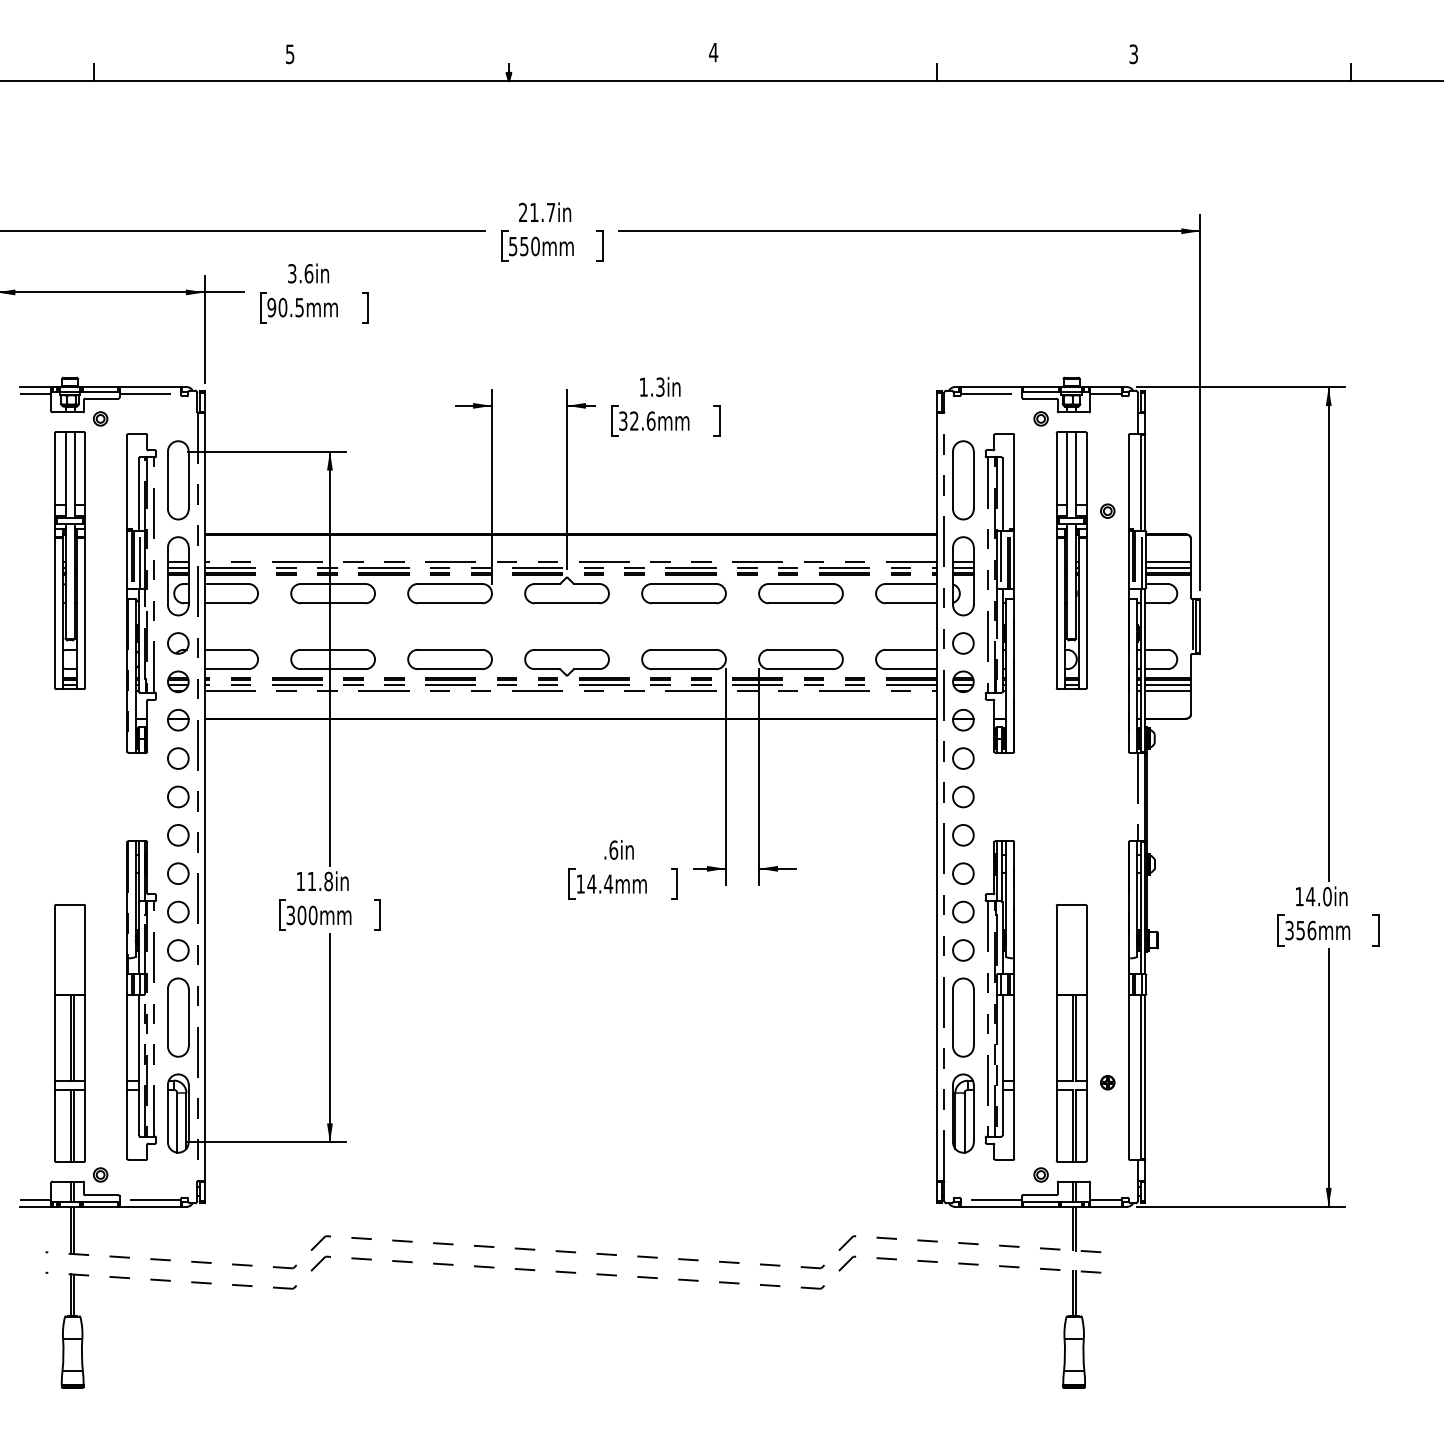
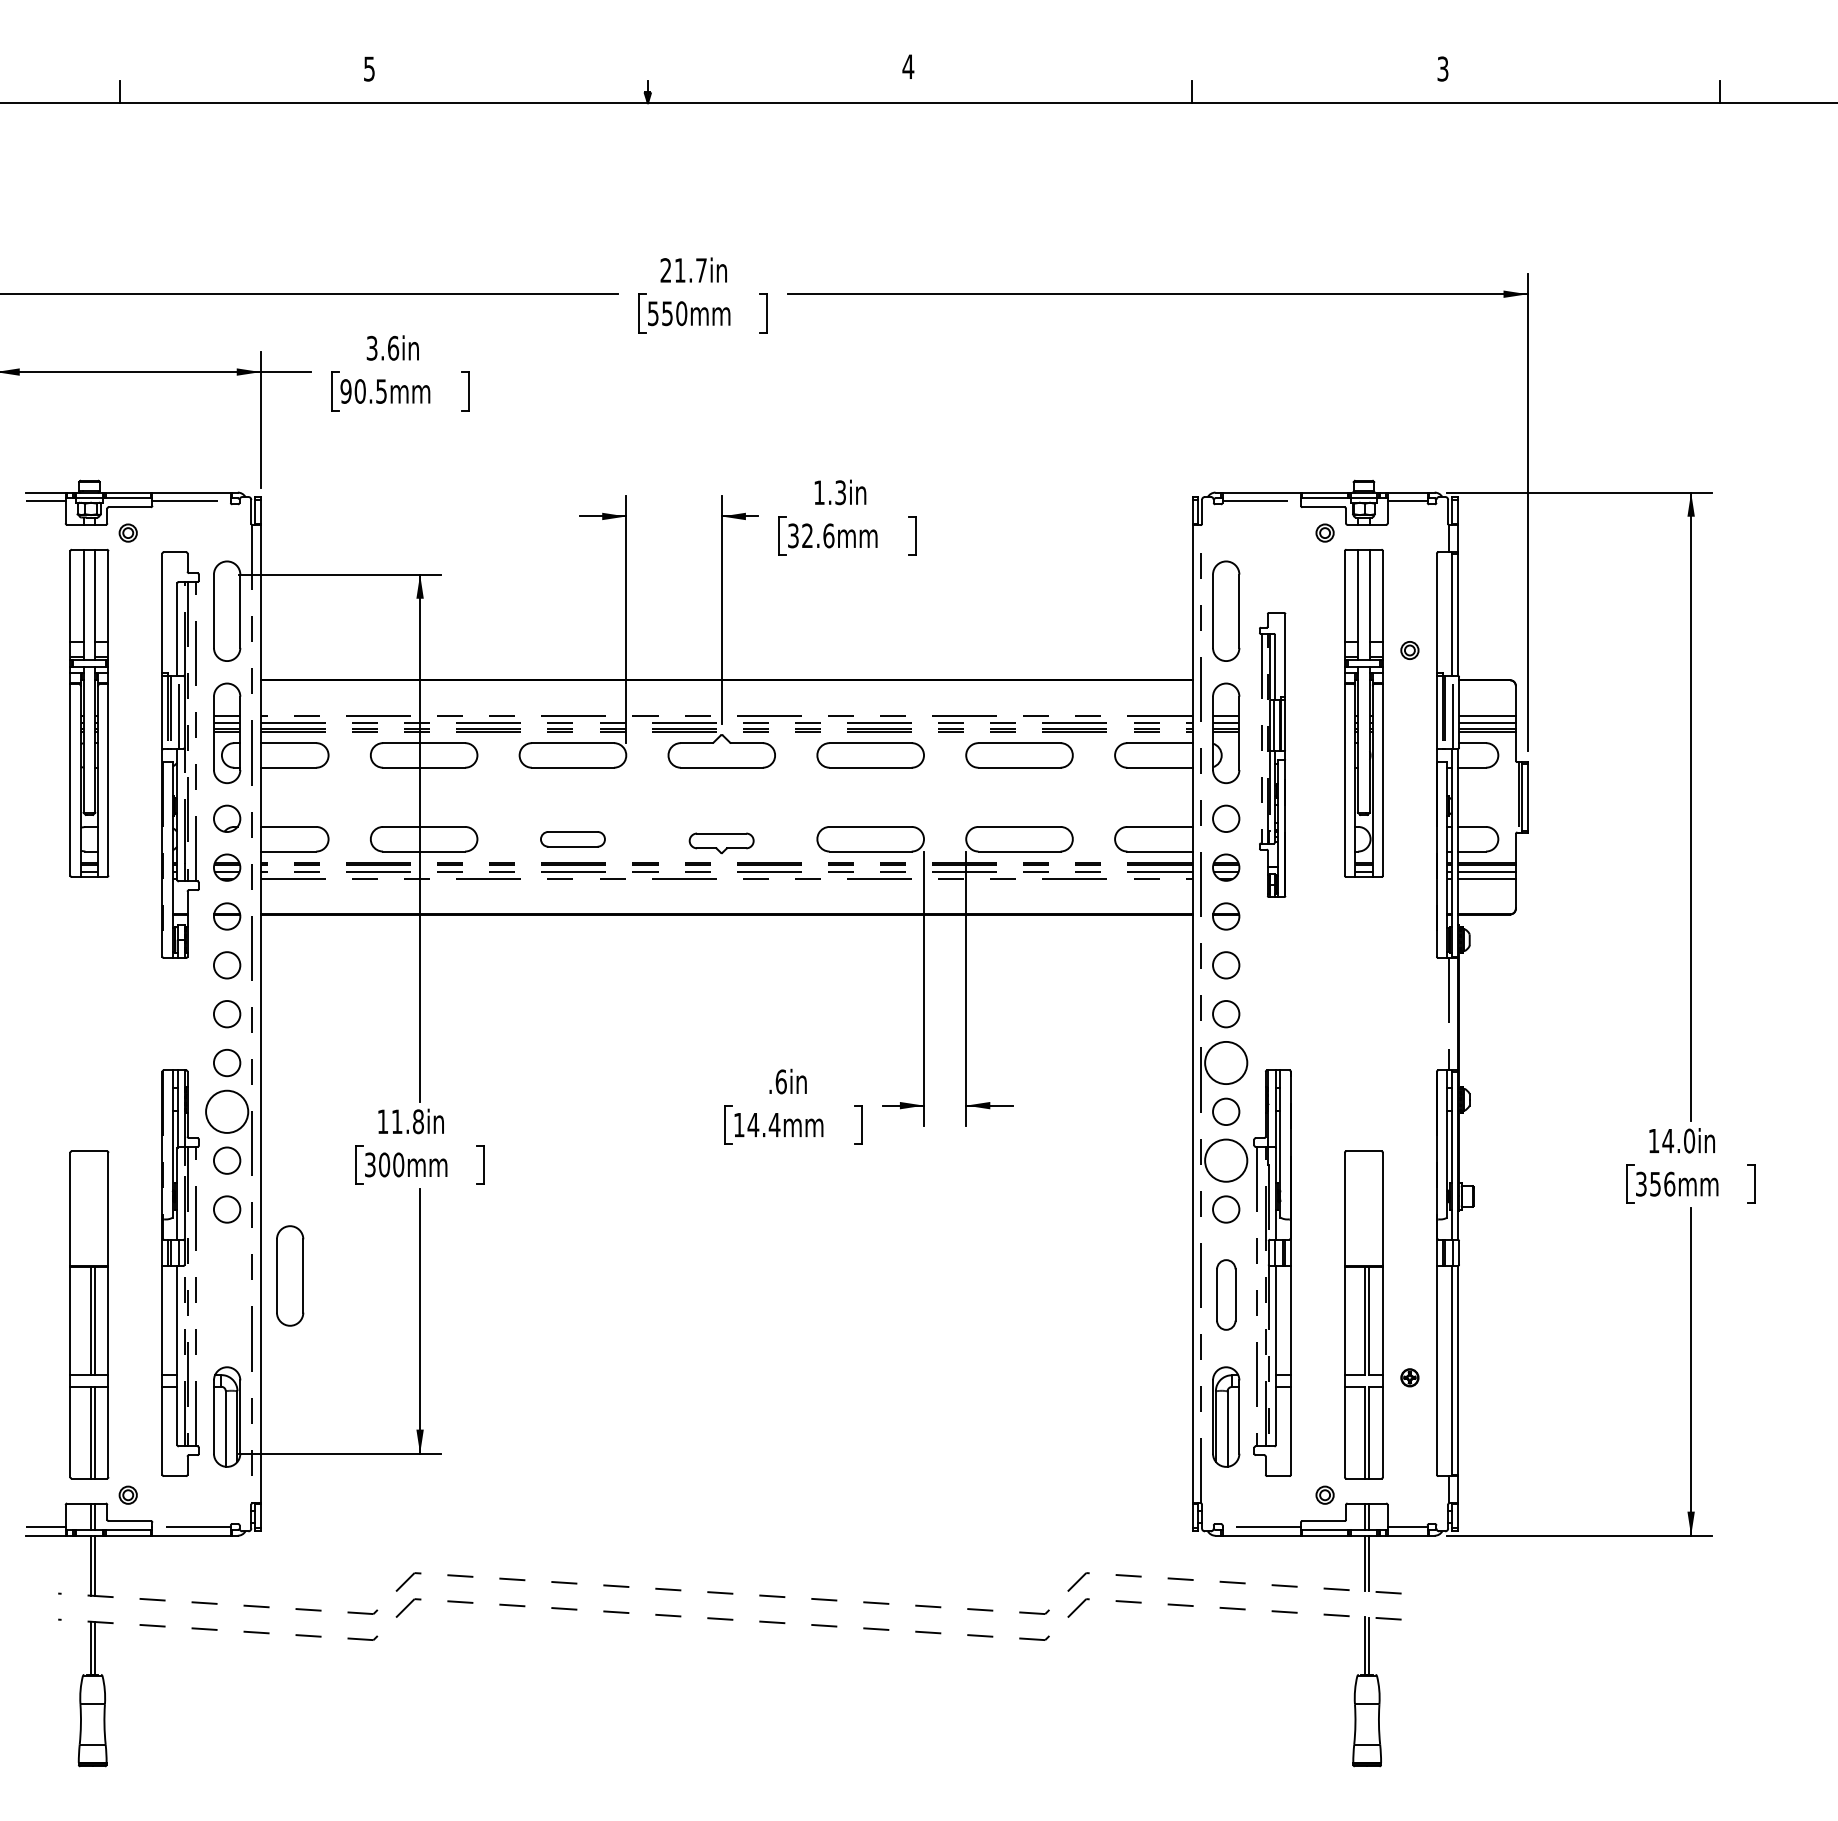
part: (999, 592) -> (1272, 754), size x0.7
part: (449, 659) -> (572, 839), size x0.6
part: (566, 662) -> (721, 843), size x0.6
circle: (963, 834) -> (1226, 1062), size x1.6
circle: (177, 873) -> (226, 1111), size x1.6
circle: (963, 911) -> (1226, 1160), size x1.6
part: (178, 1017) -> (290, 1275), moved
part: (963, 1017) -> (1226, 1294), size x0.7

